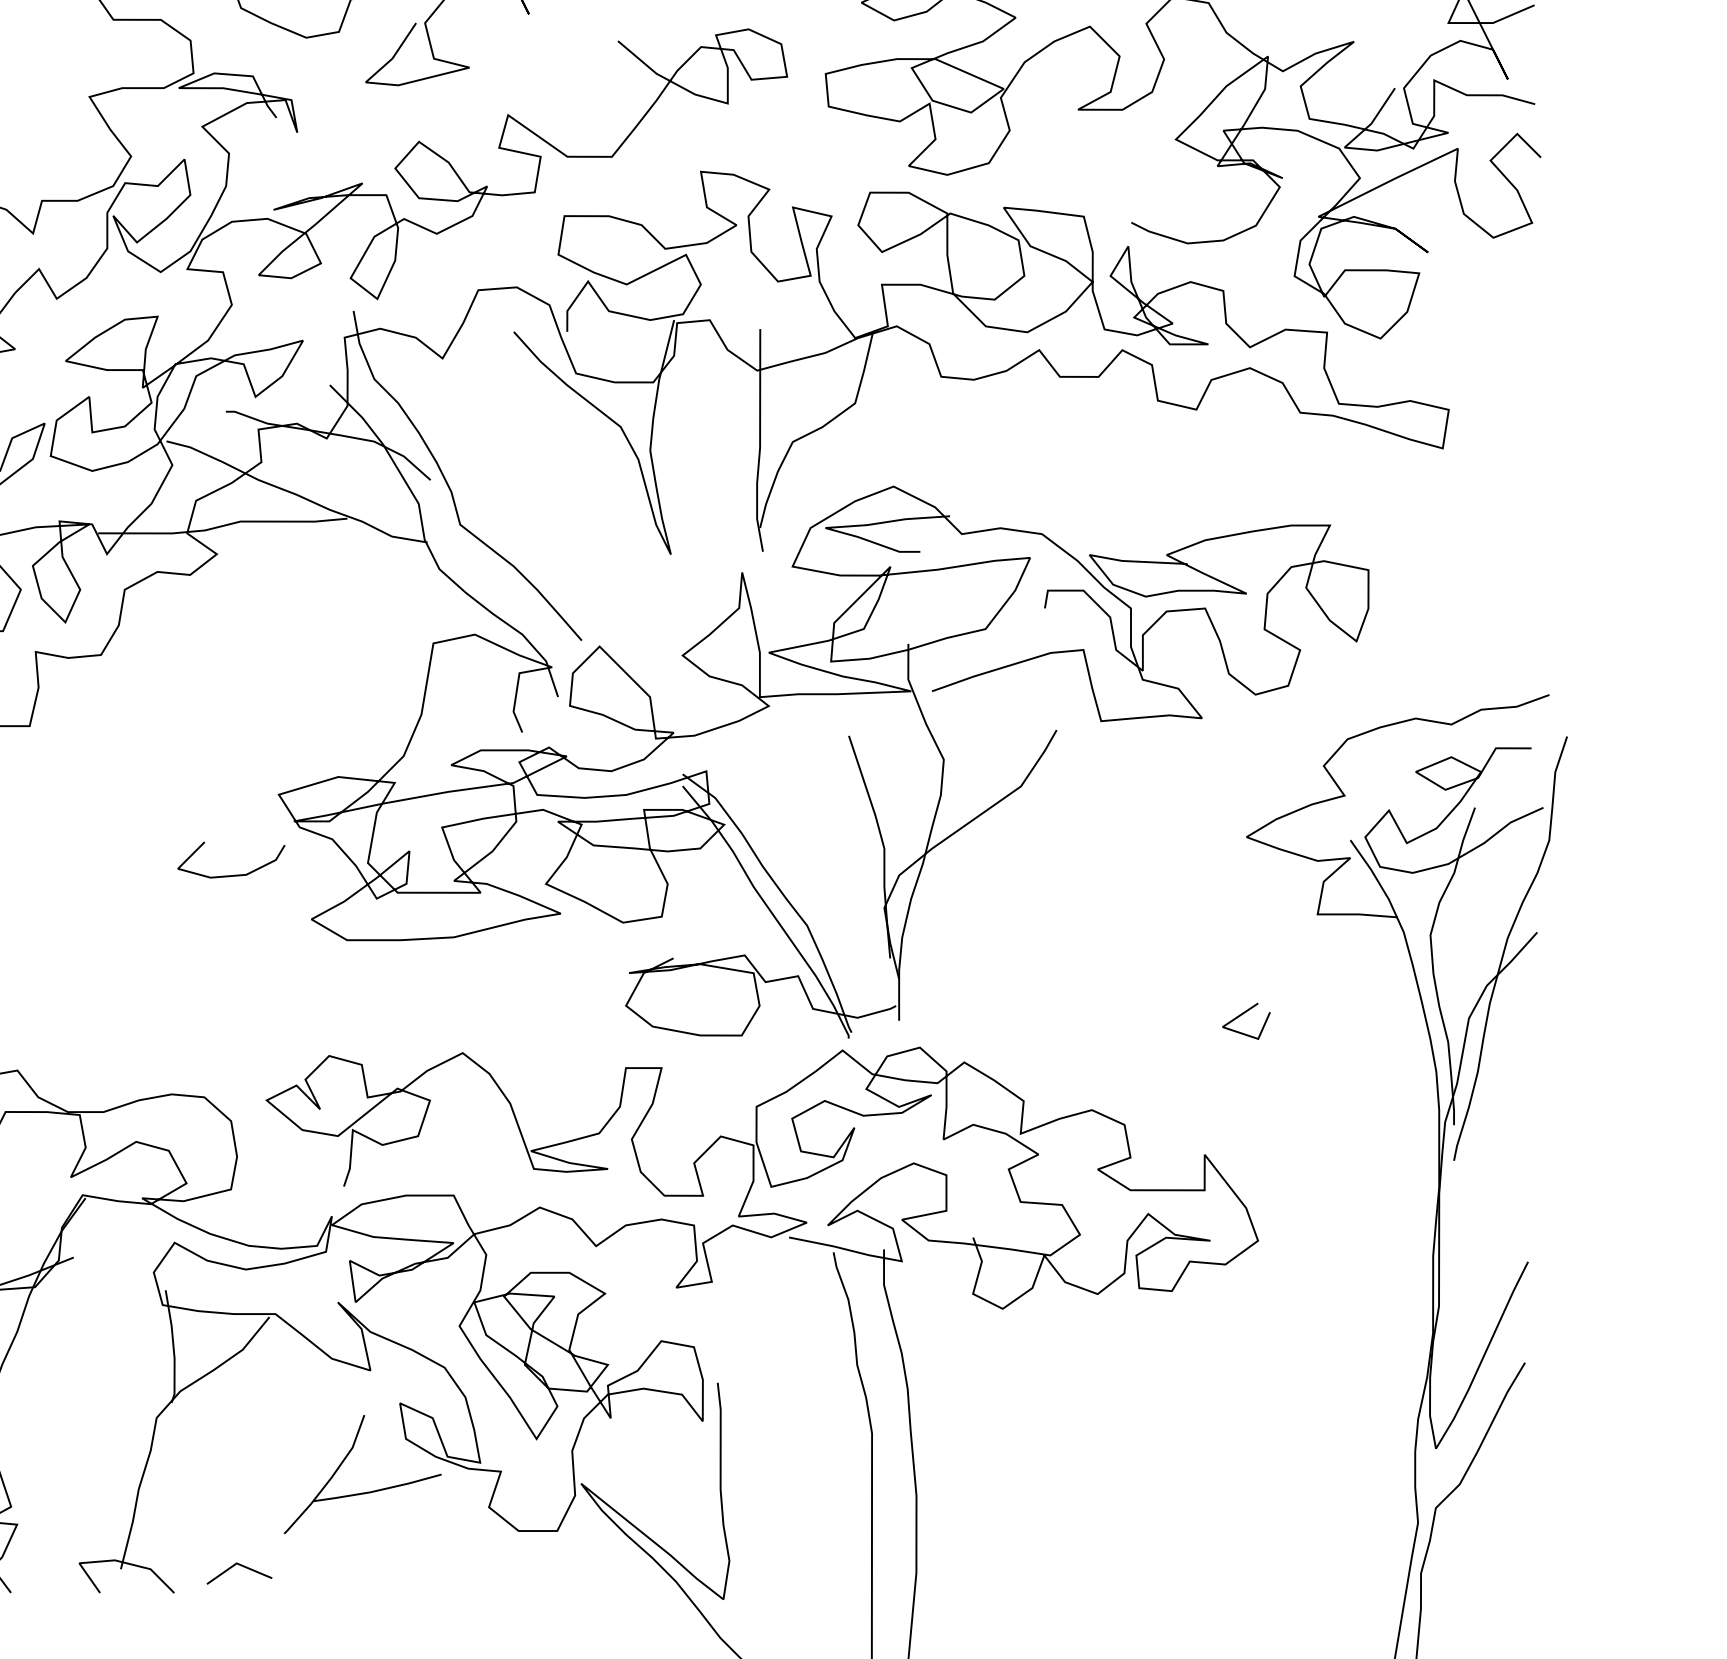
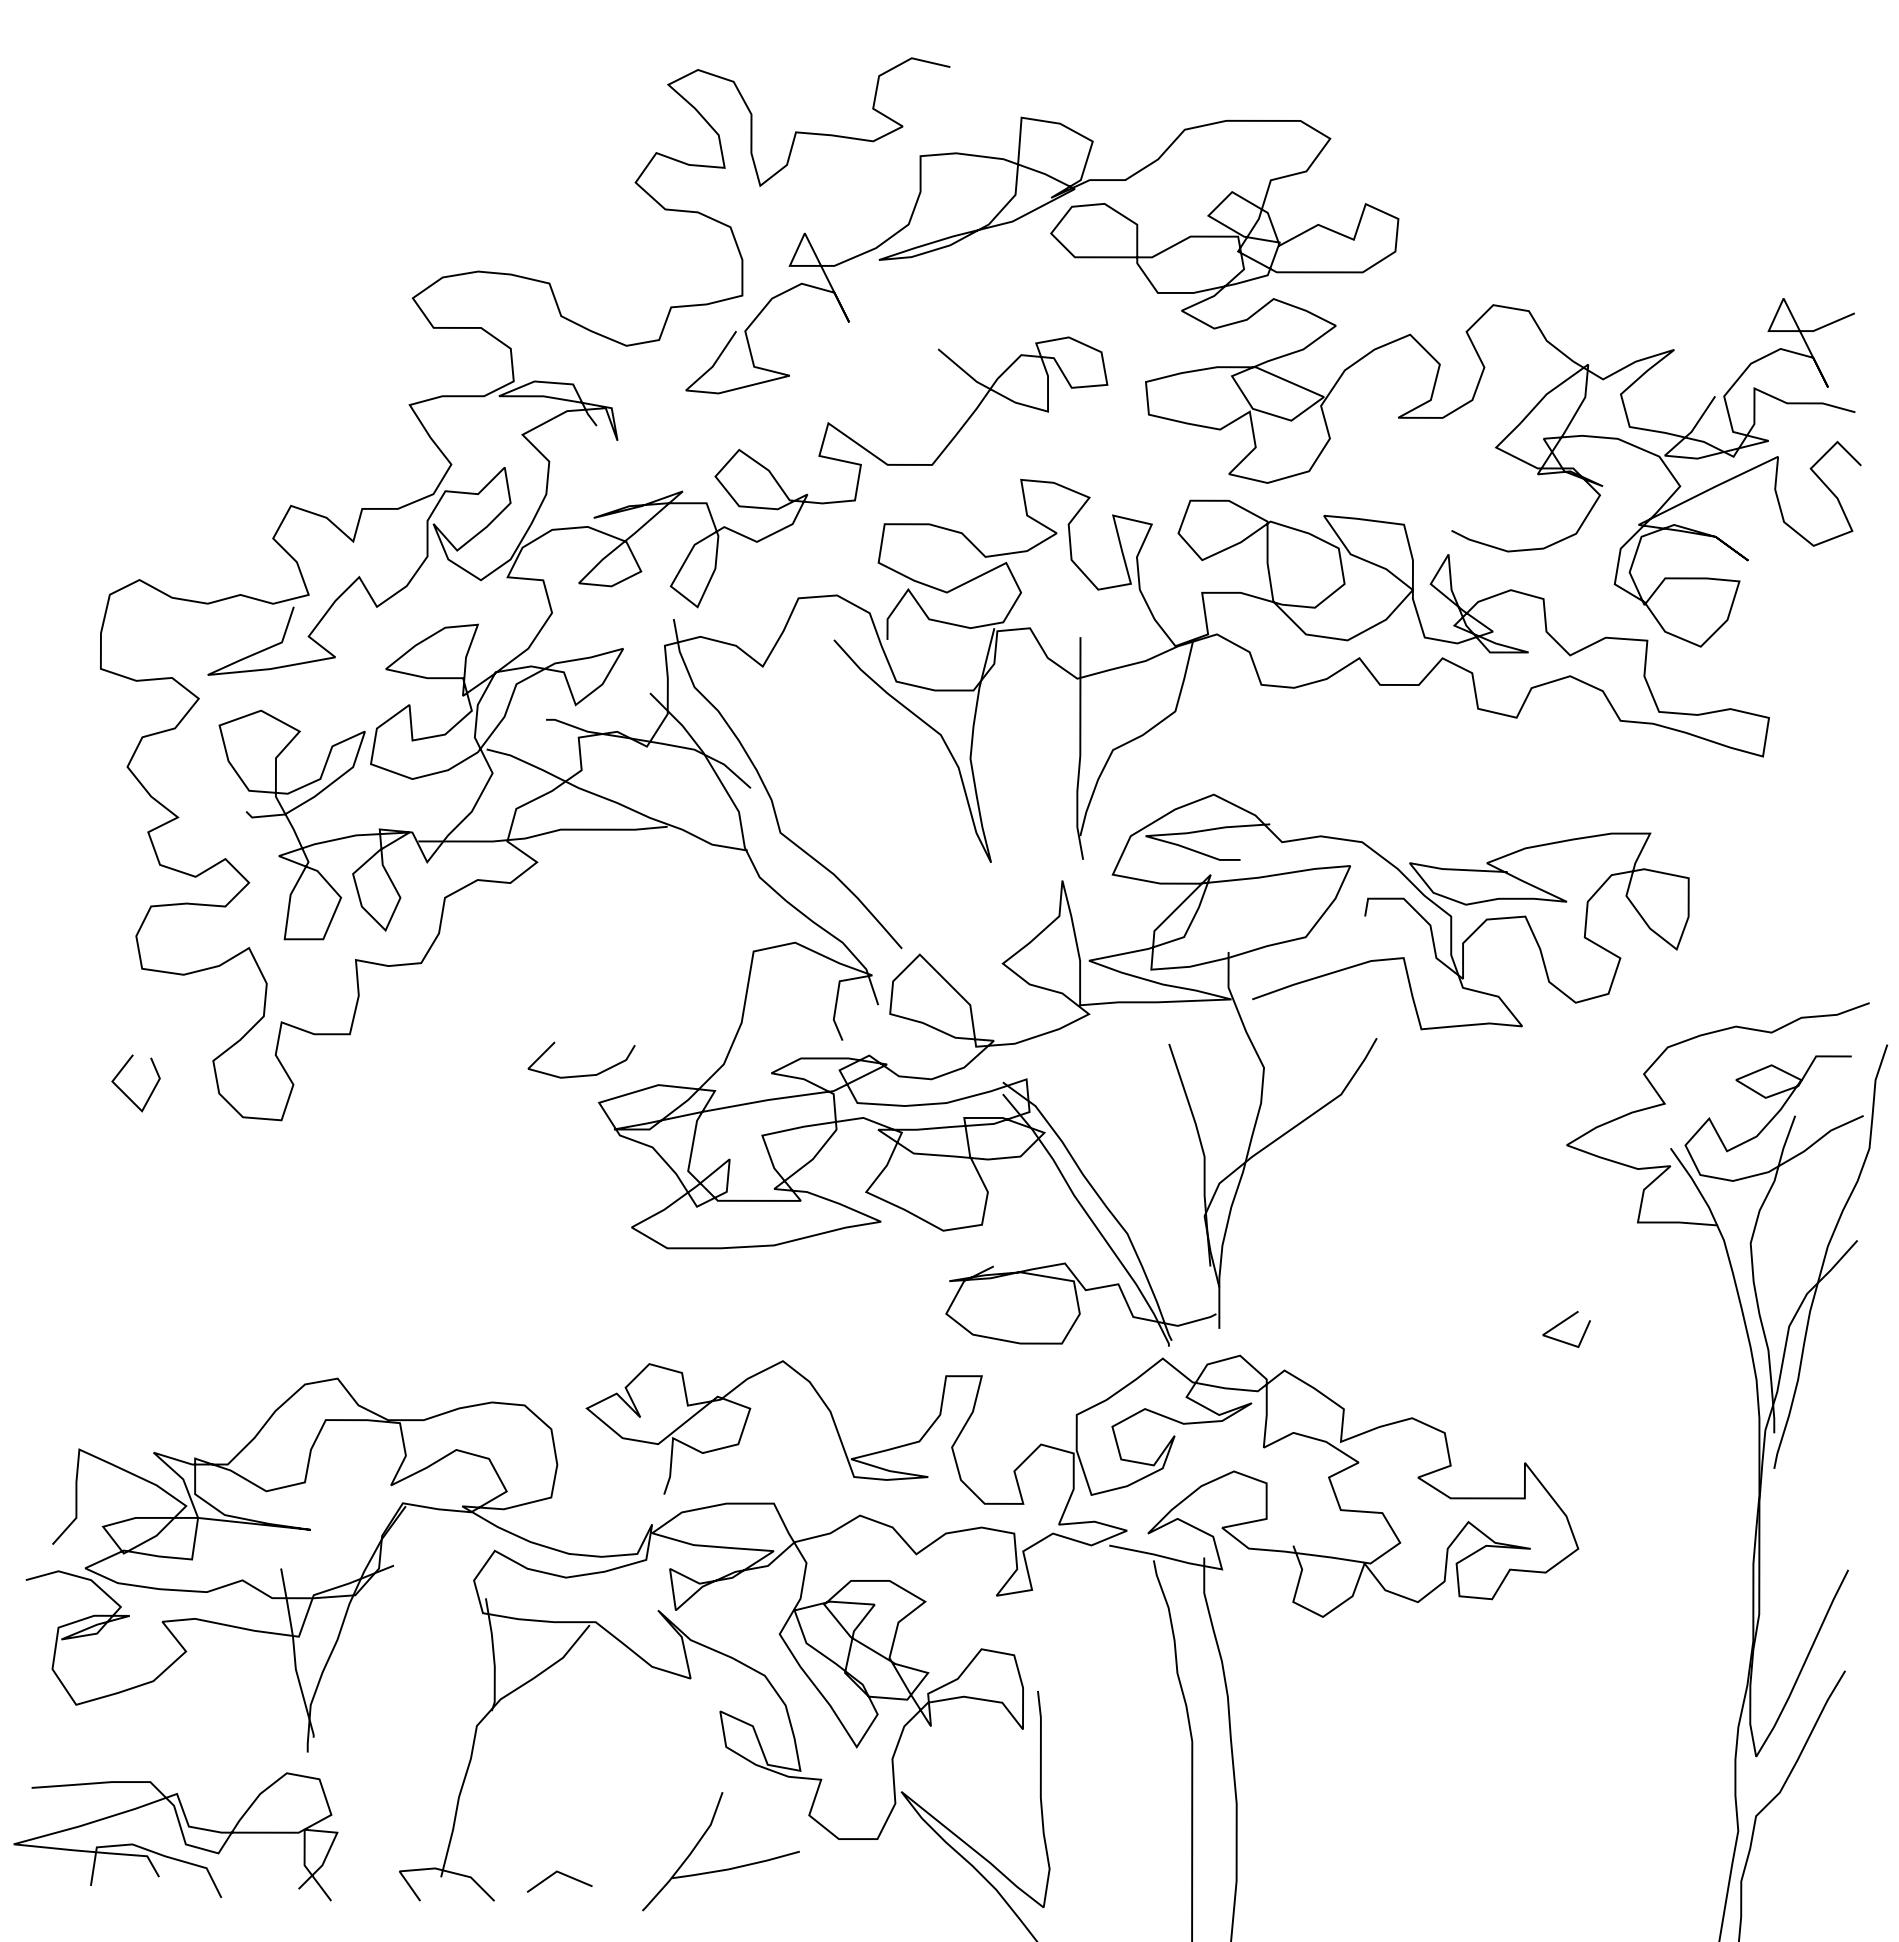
curve: (235, 874) -> (585, 1074), moved
part: (362, 1492) -> (720, 1869), moved

